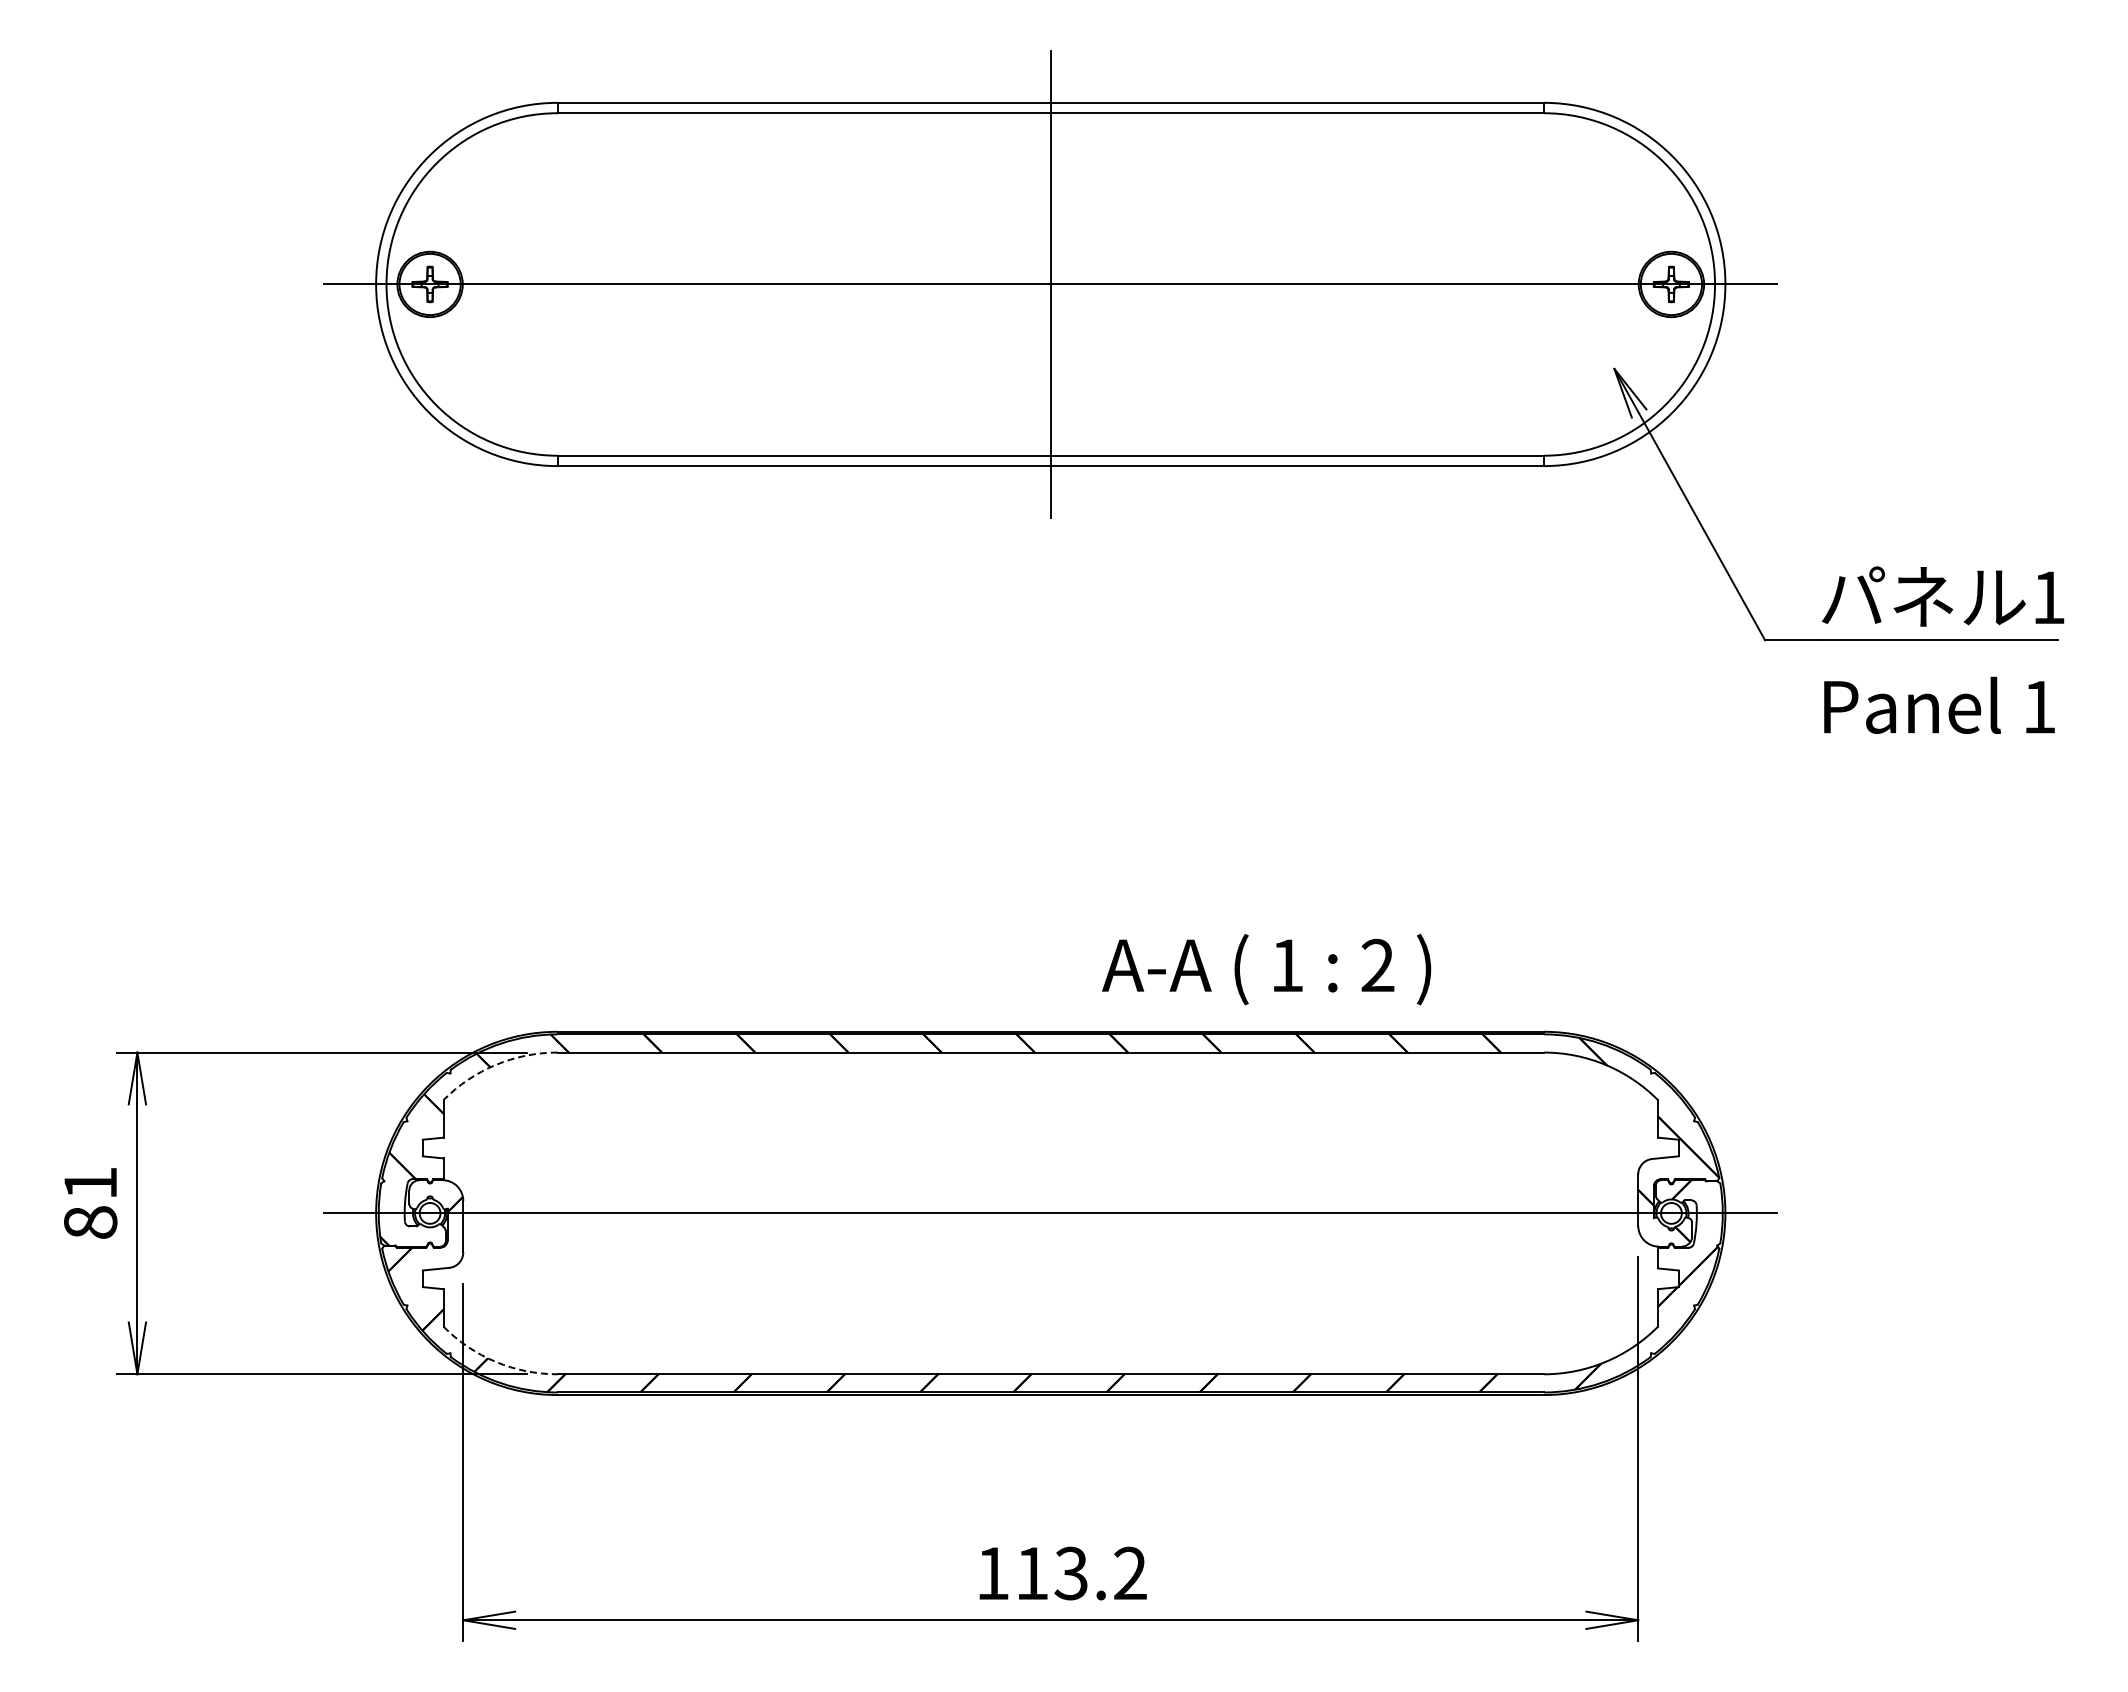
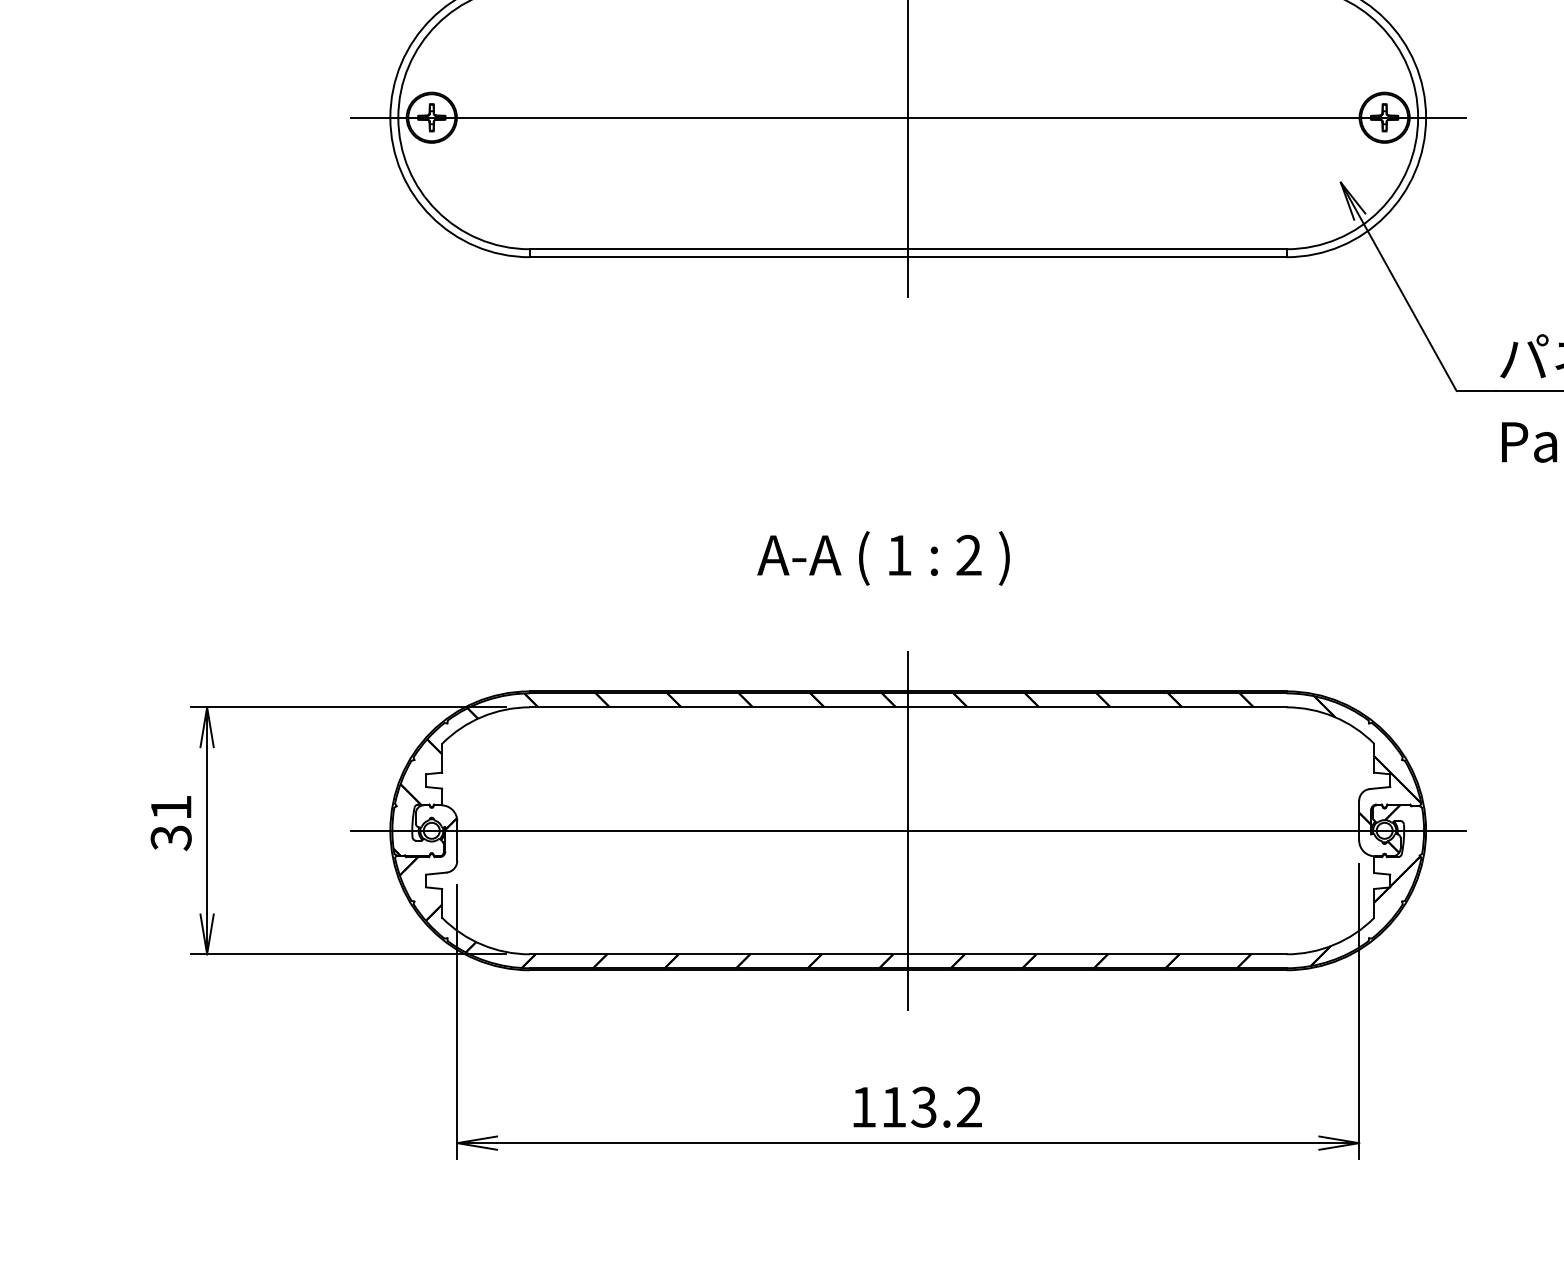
text: (1266, 969) -> (883, 558), moved
arc: (495, 1064) -> (482, 716), dashed -> solid
line: (1050, 1212) -> (908, 830), added
text: (90, 1222) -> (171, 837), 81 -> 31
arc: (495, 1361) -> (482, 944), dashed -> solid

